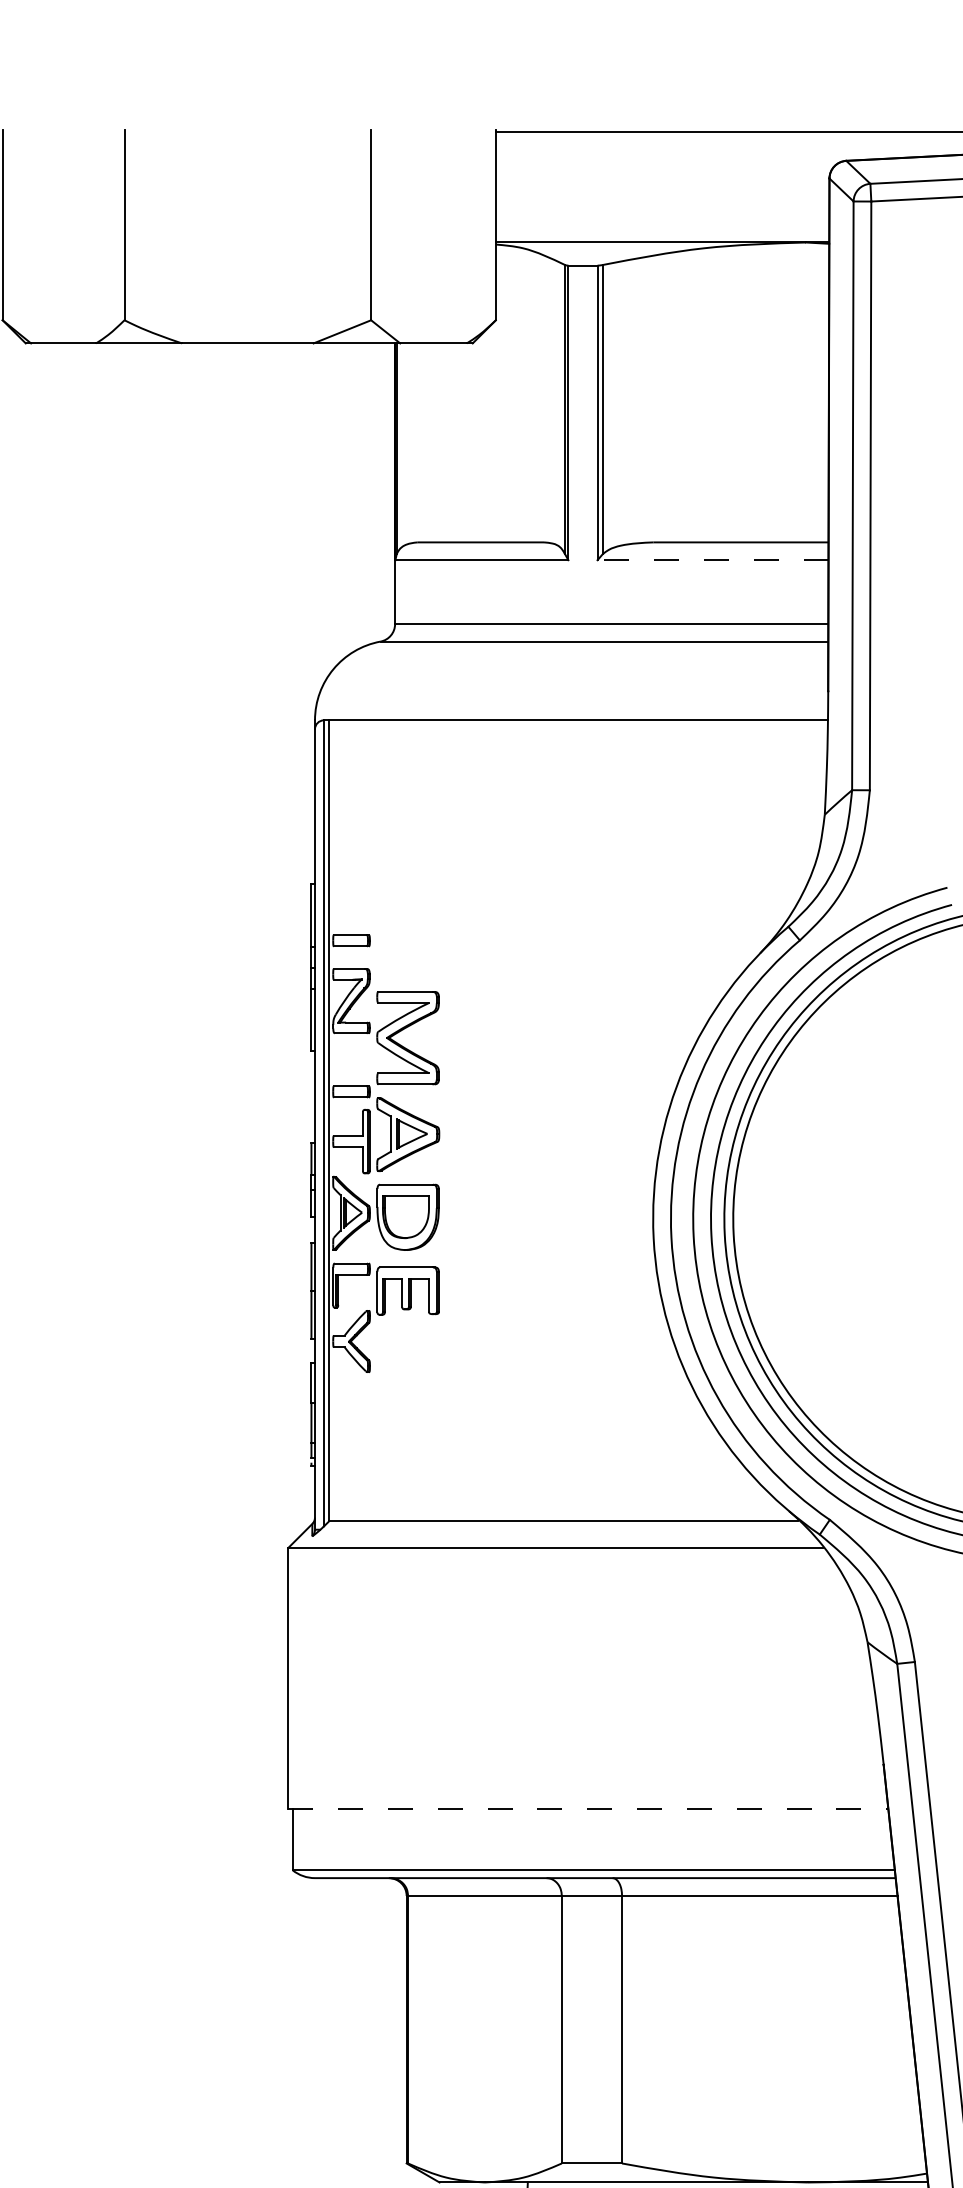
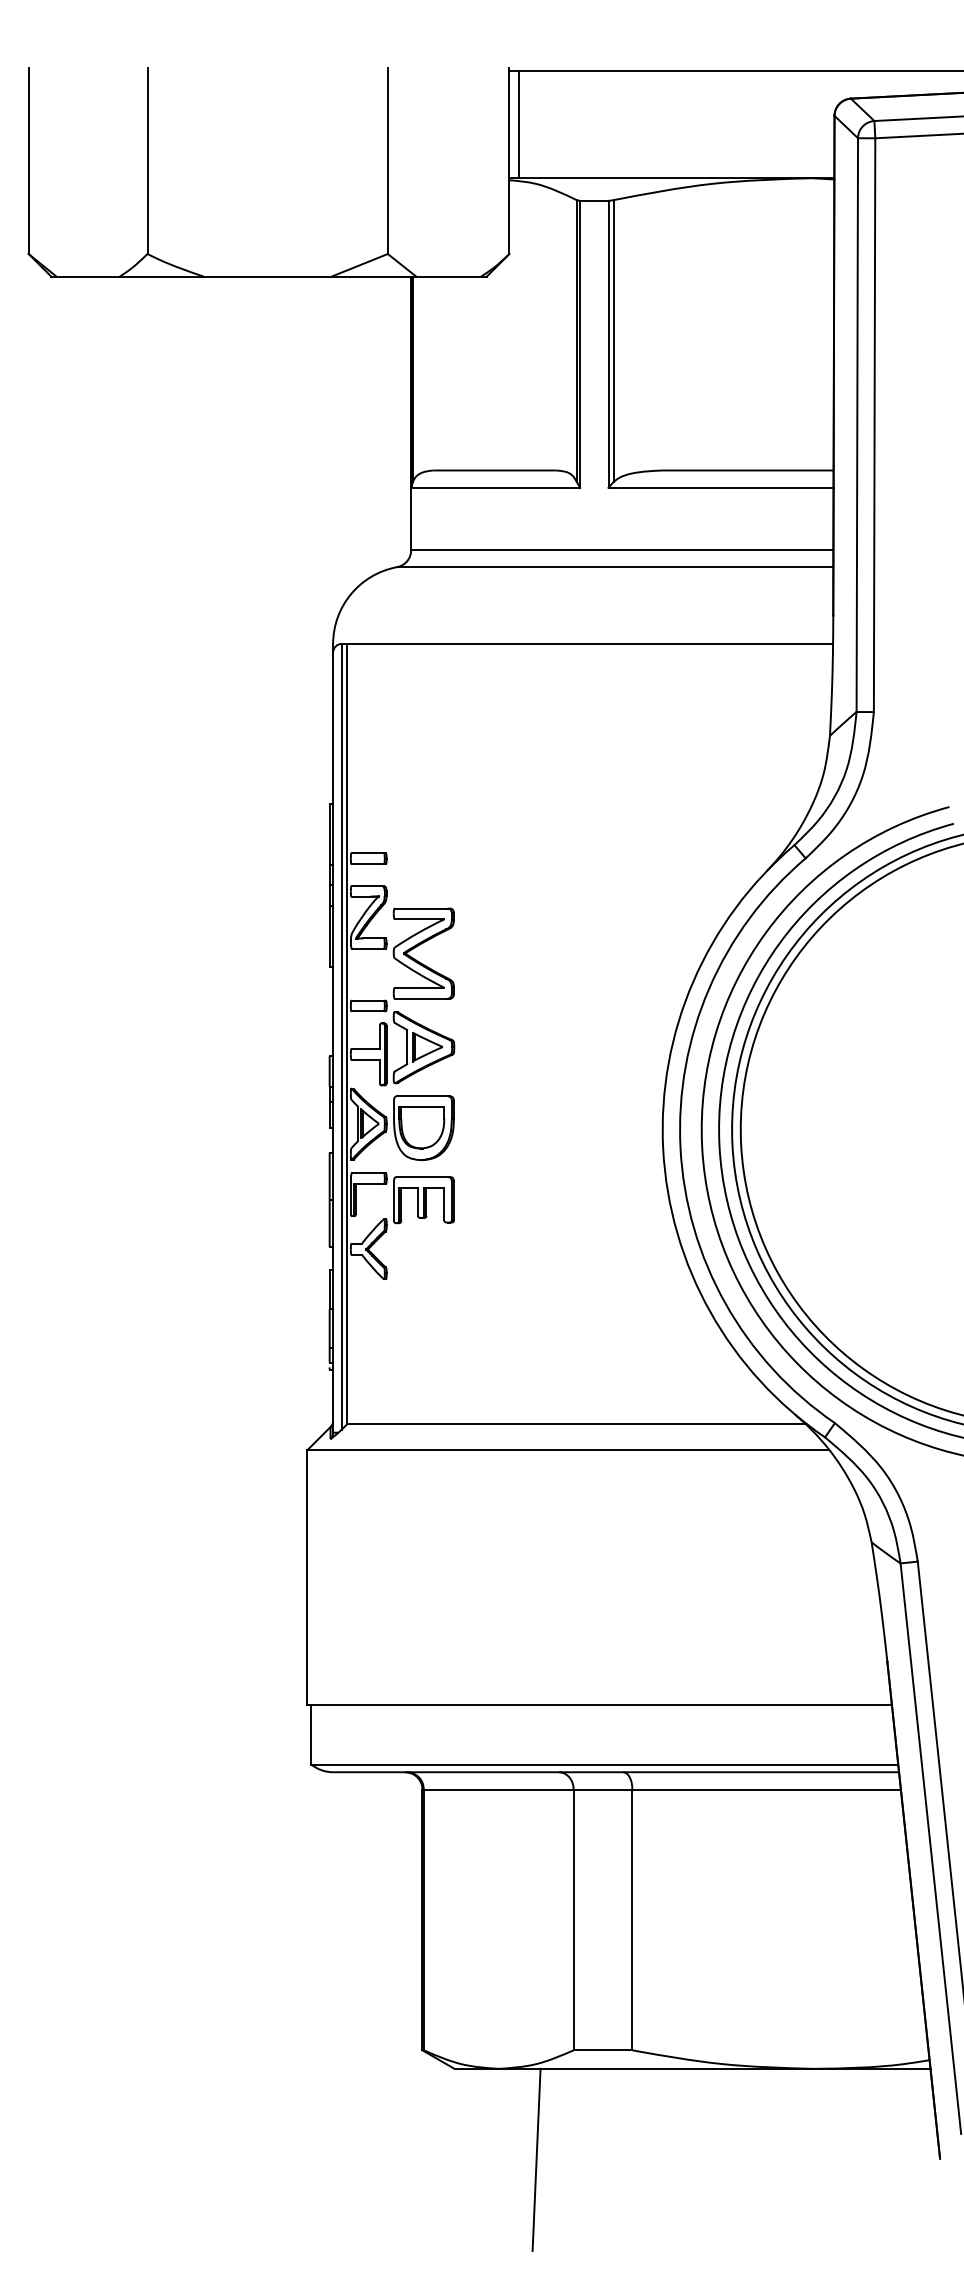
line: (505, 187) -> (518, 124), added
line: (713, 559) -> (721, 487), dashed -> solid
line: (588, 1808) -> (599, 1704), dashed -> solid

